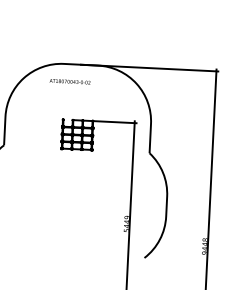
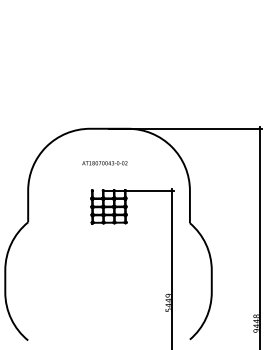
text: (69, 81) -> (104, 163), moved

